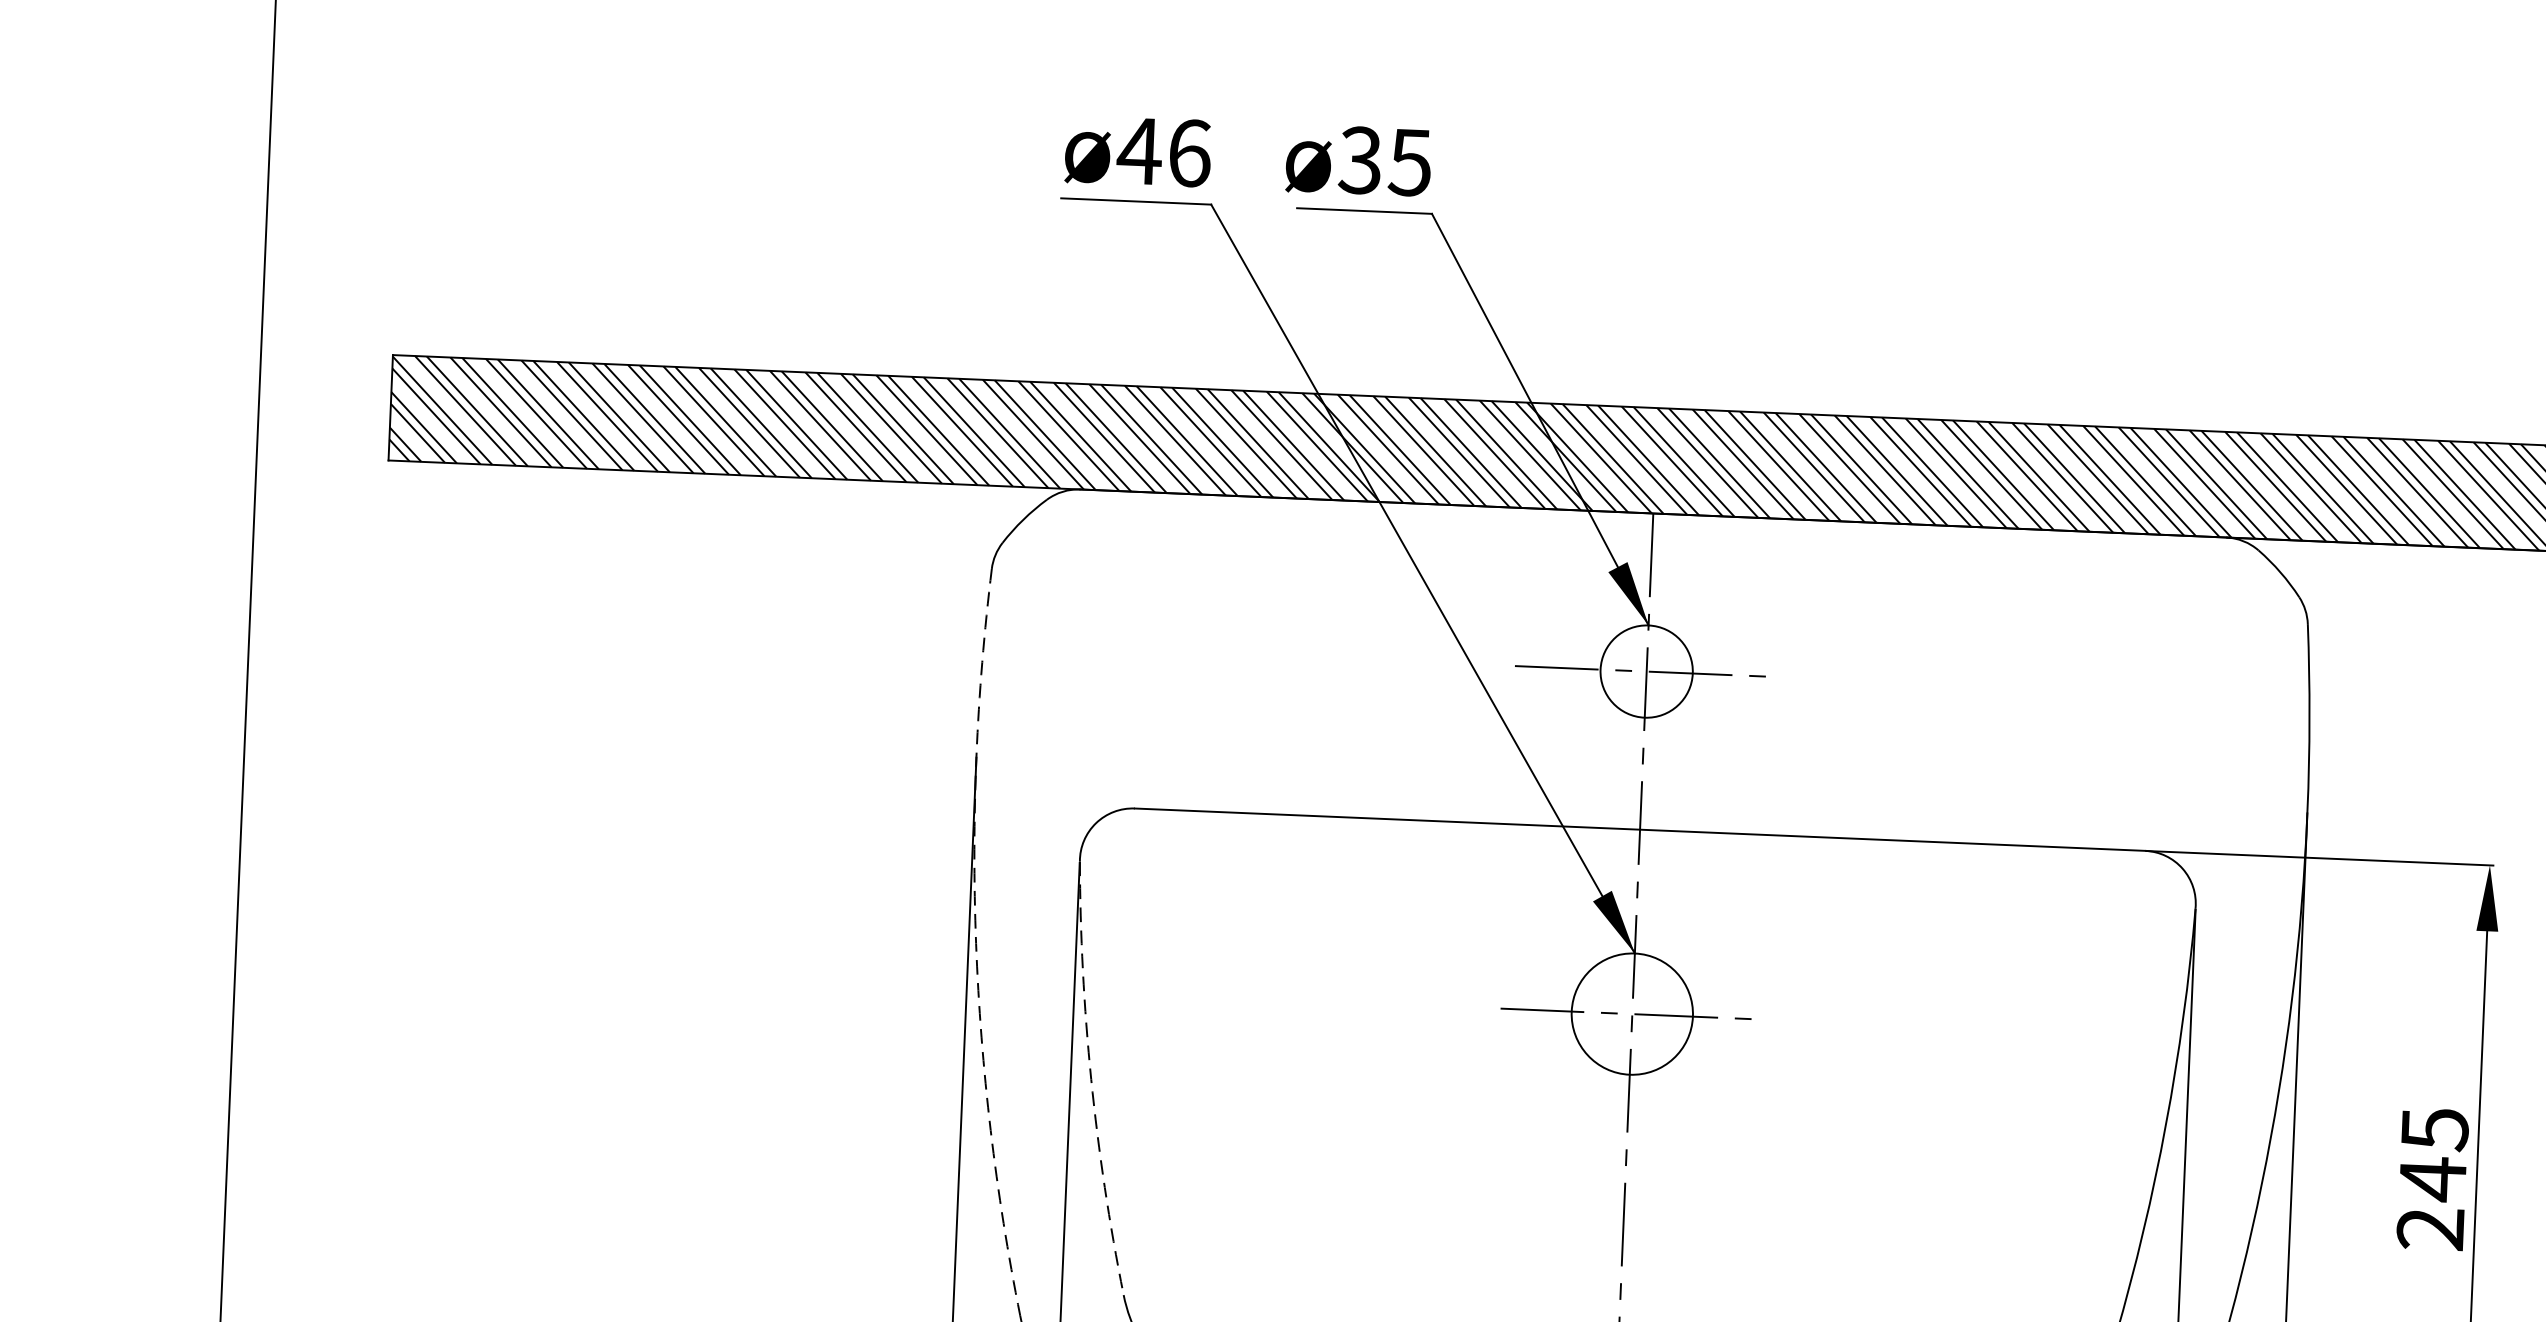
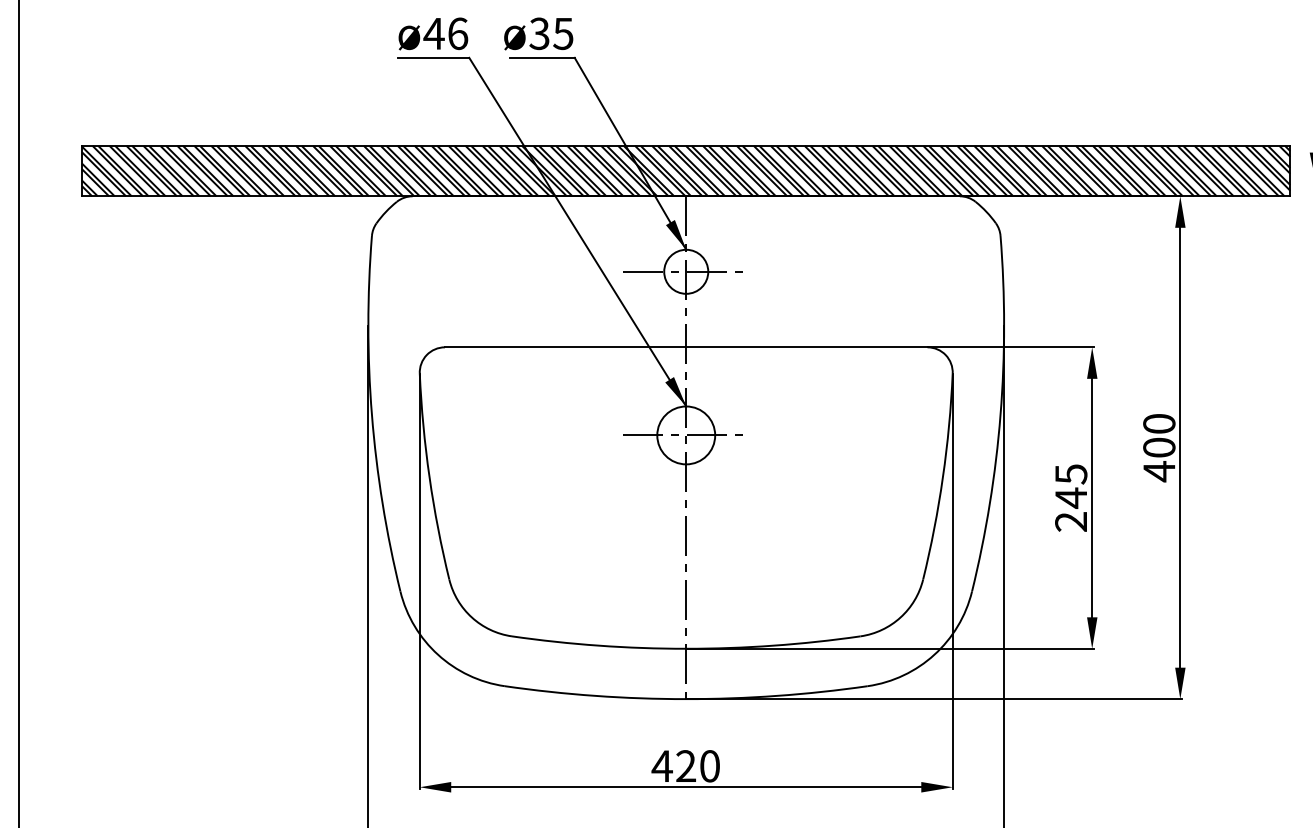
arc: (975, 942) -> (371, 414), dashed -> solid
arc: (1091, 1079) -> (429, 477), dashed -> solid

